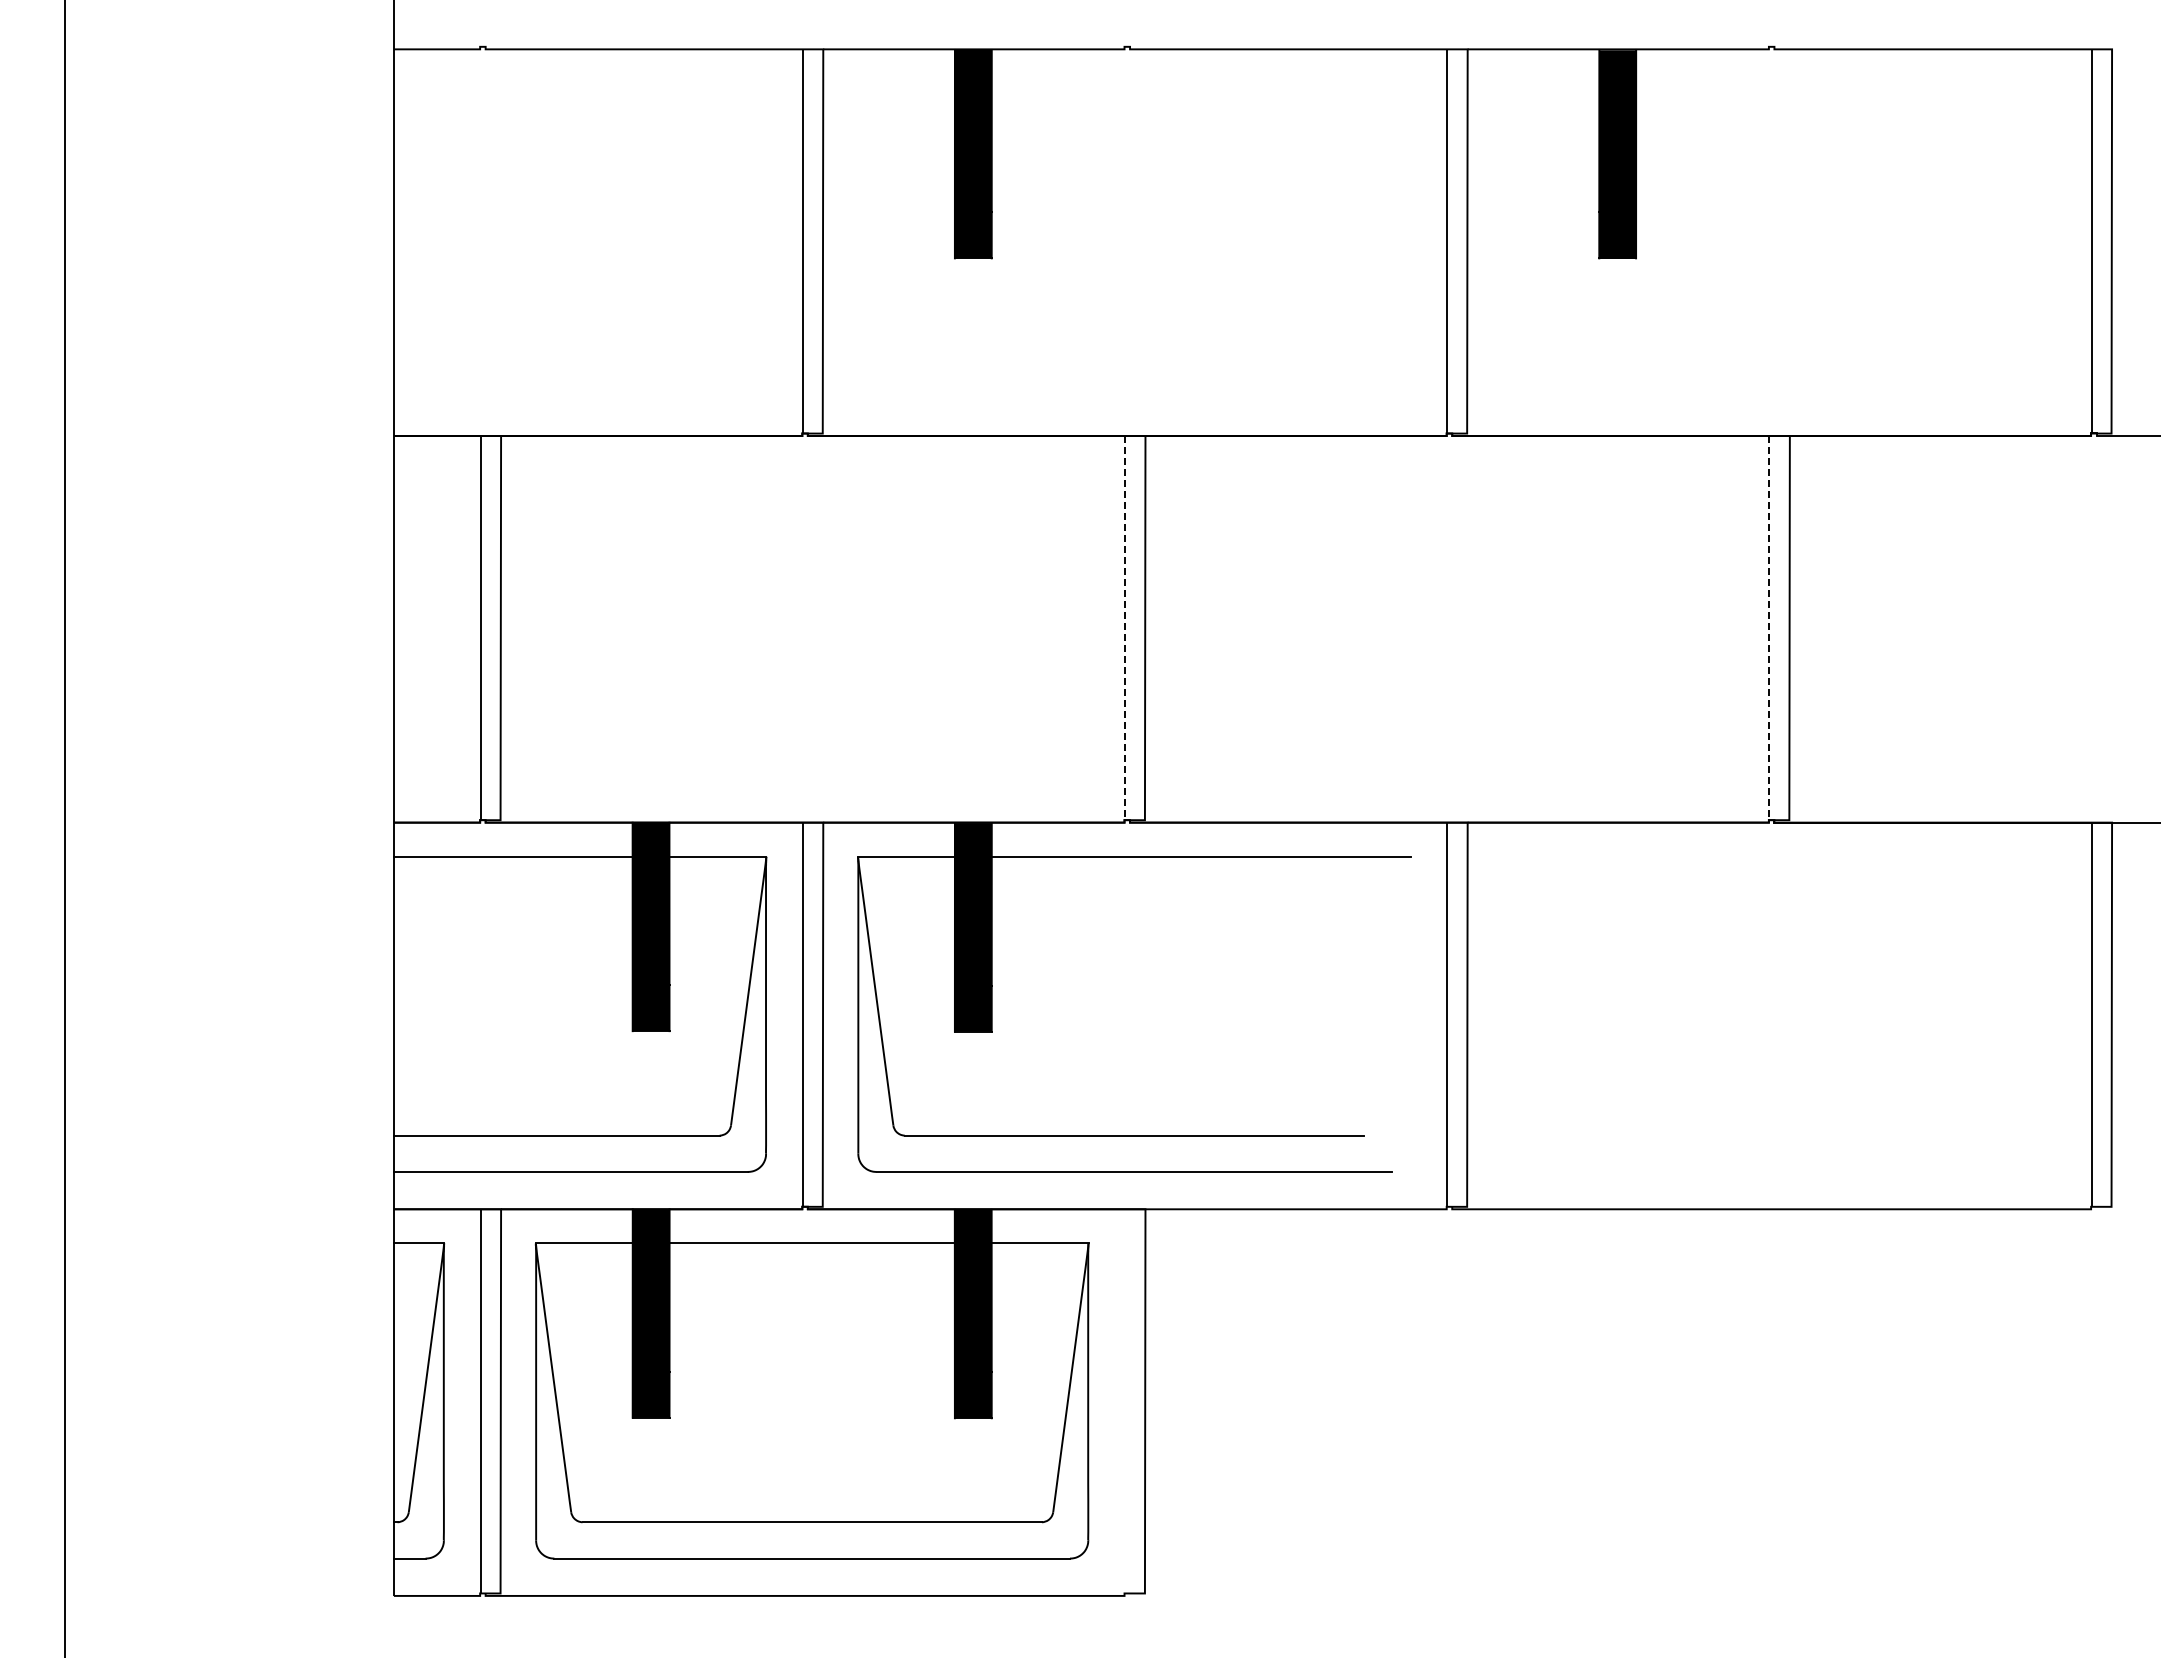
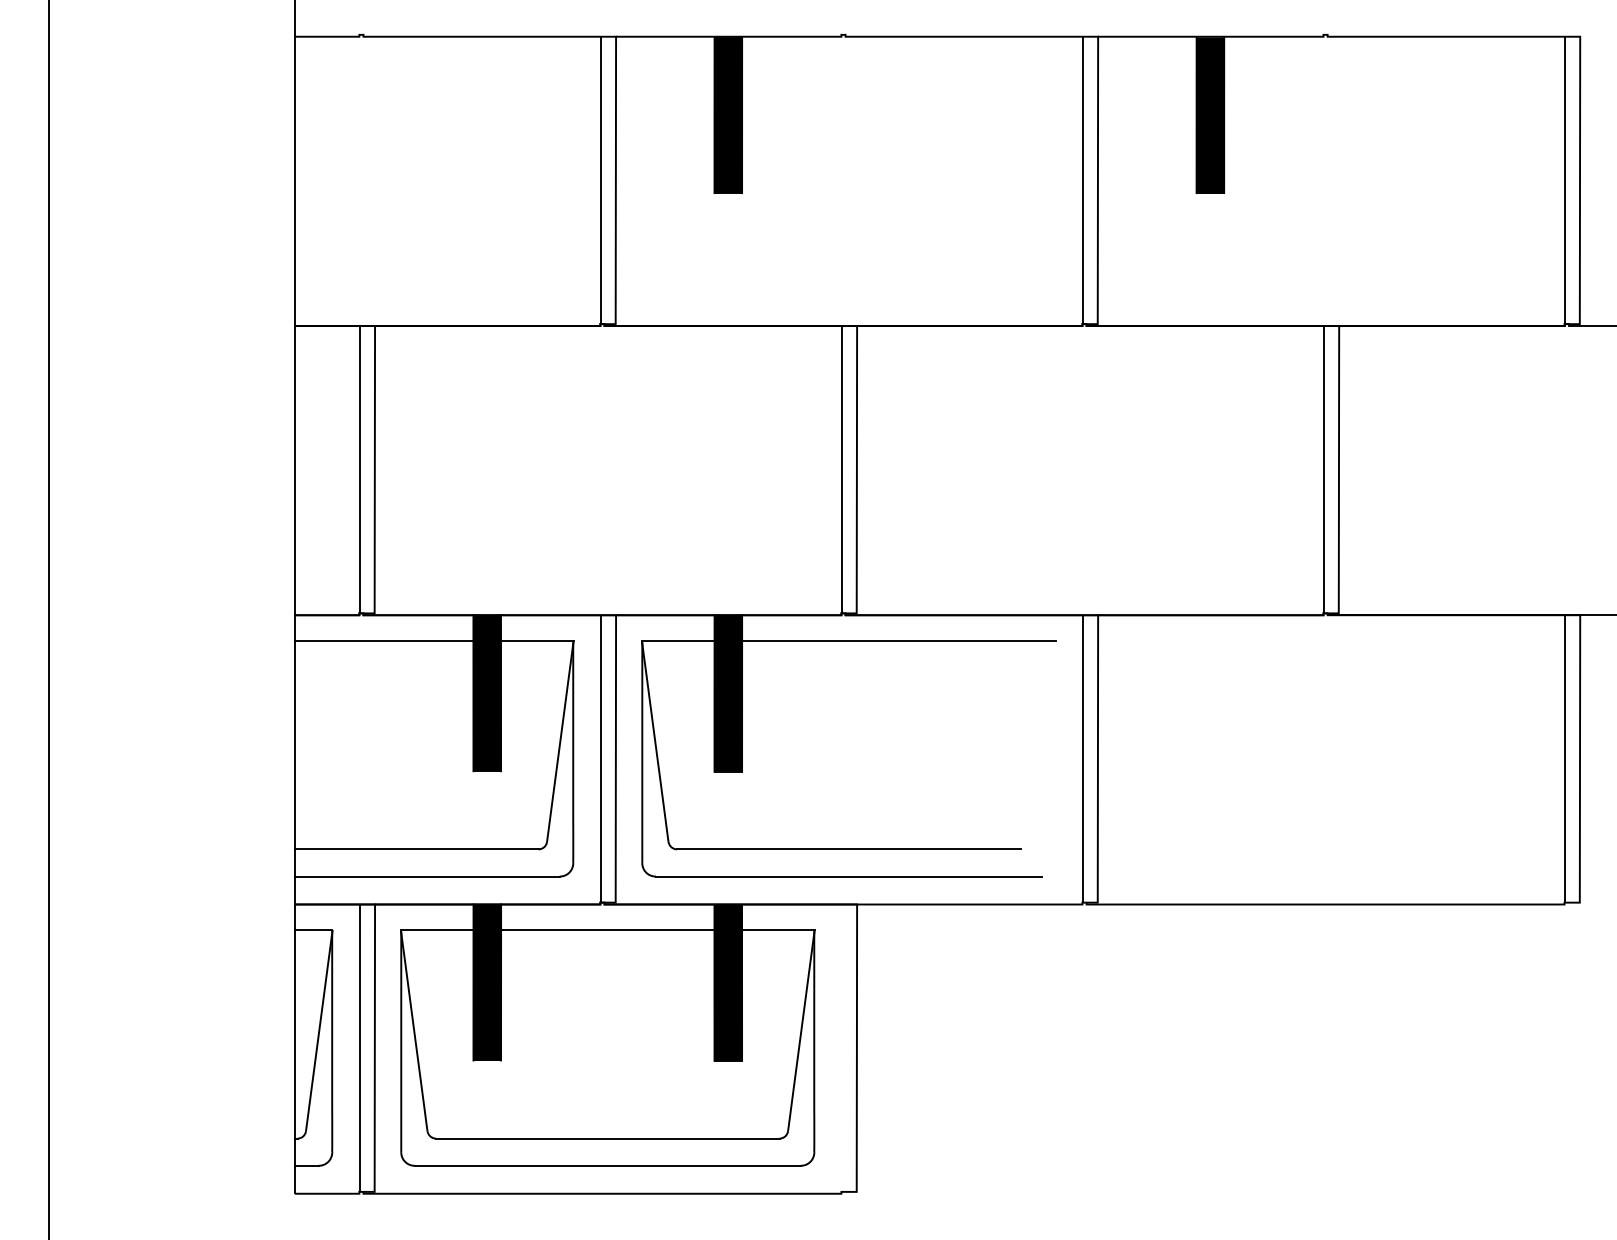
line: (1124, 628) -> (841, 470), dashed -> solid
line: (1769, 628) -> (1323, 470), dashed -> solid

